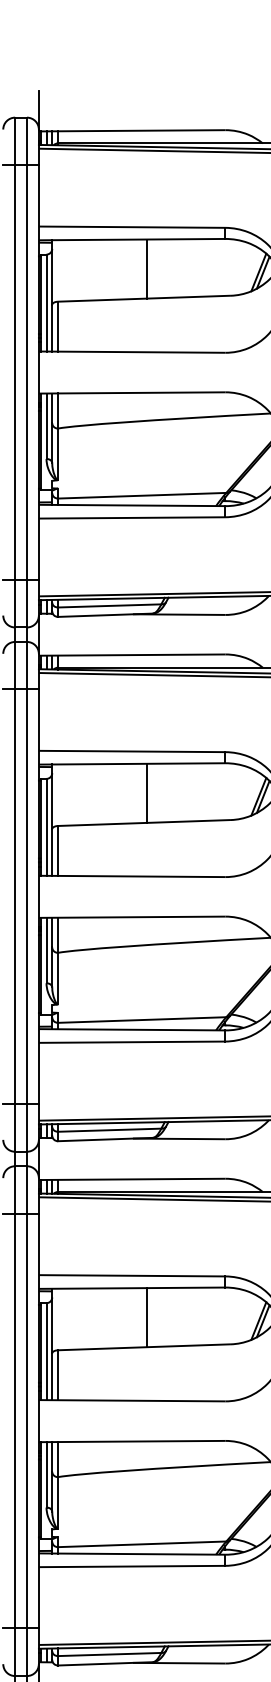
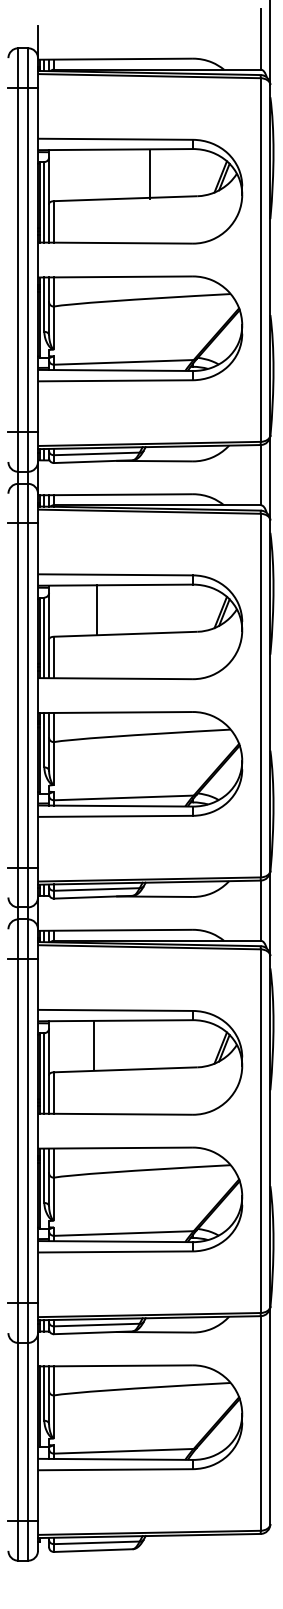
line: (147, 268) -> (150, 173), moved
line: (147, 793) -> (97, 609), moved
line: (147, 1316) -> (94, 1044), moved

